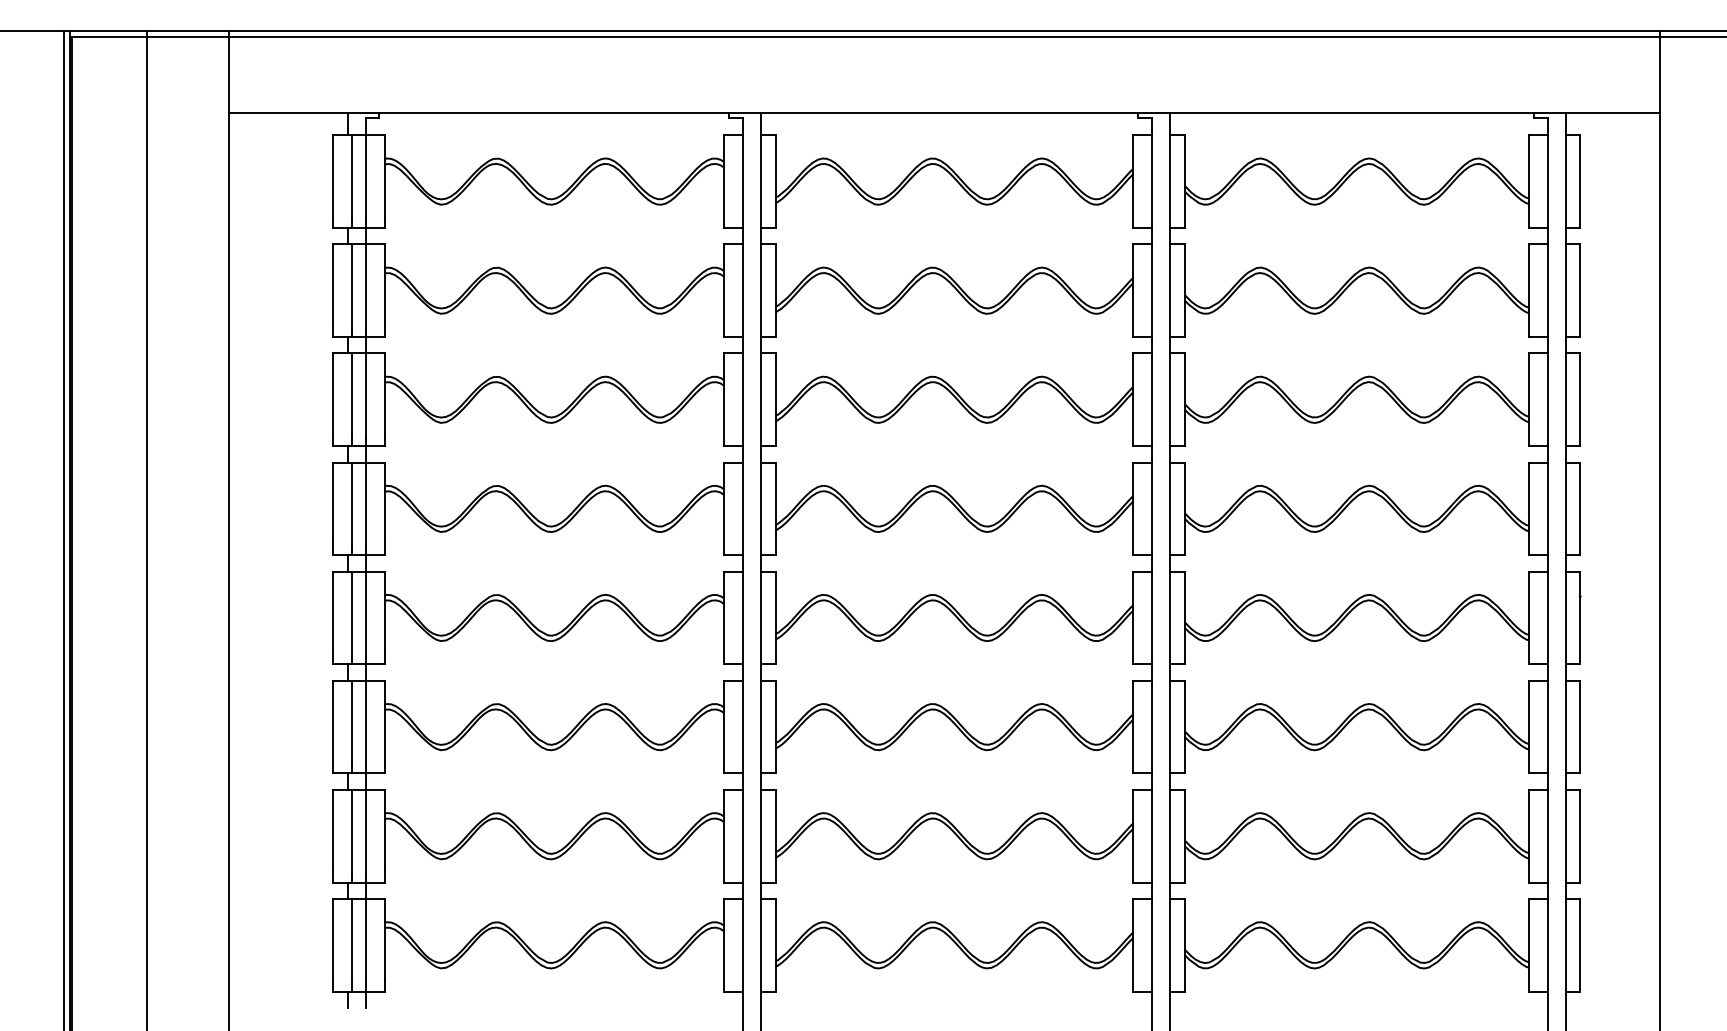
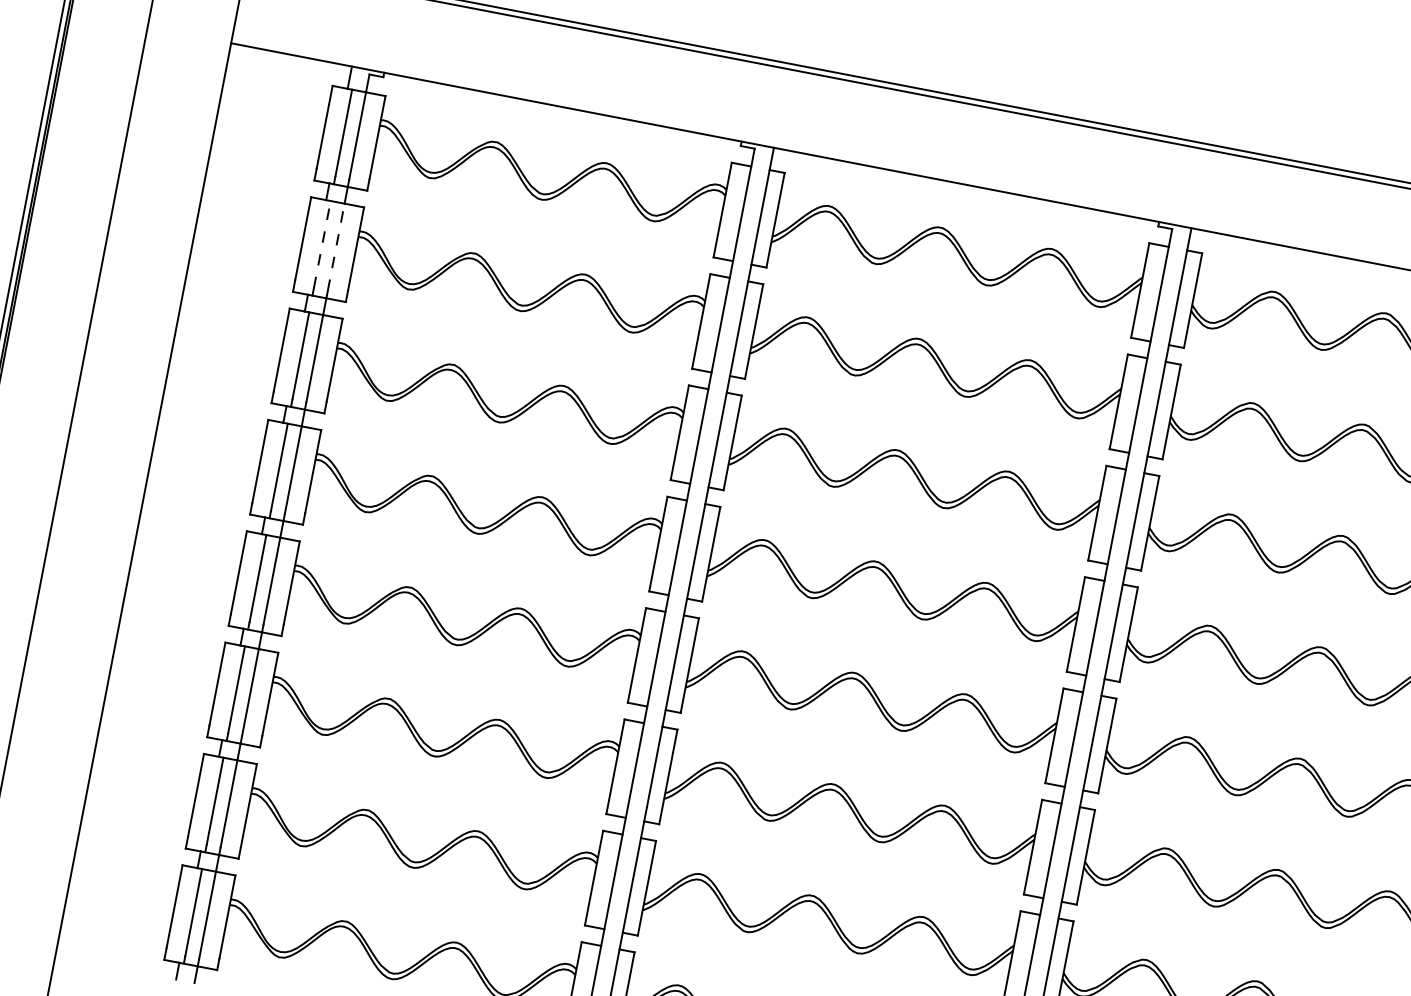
line: (351, 287) -> (321, 244), solid -> dashed
line: (365, 287) -> (336, 247), solid -> dashed

